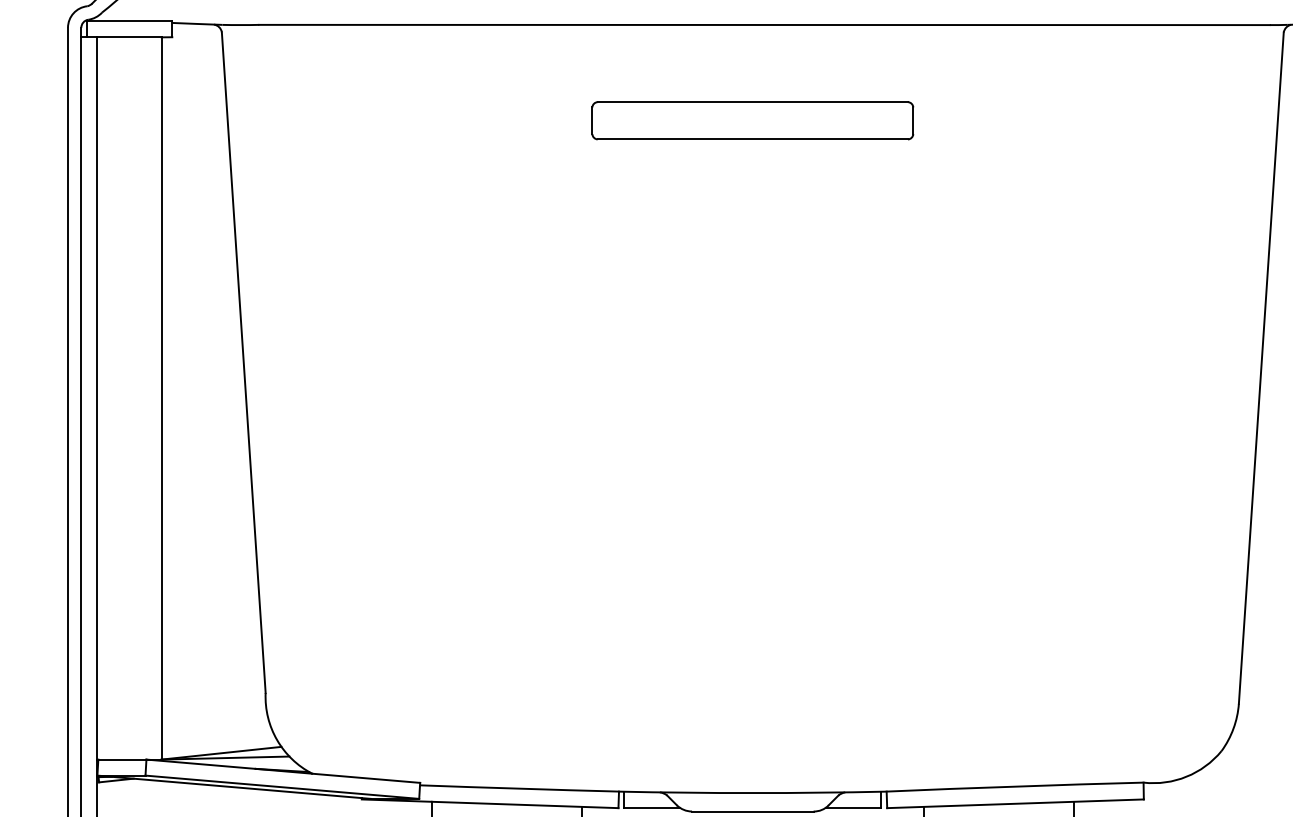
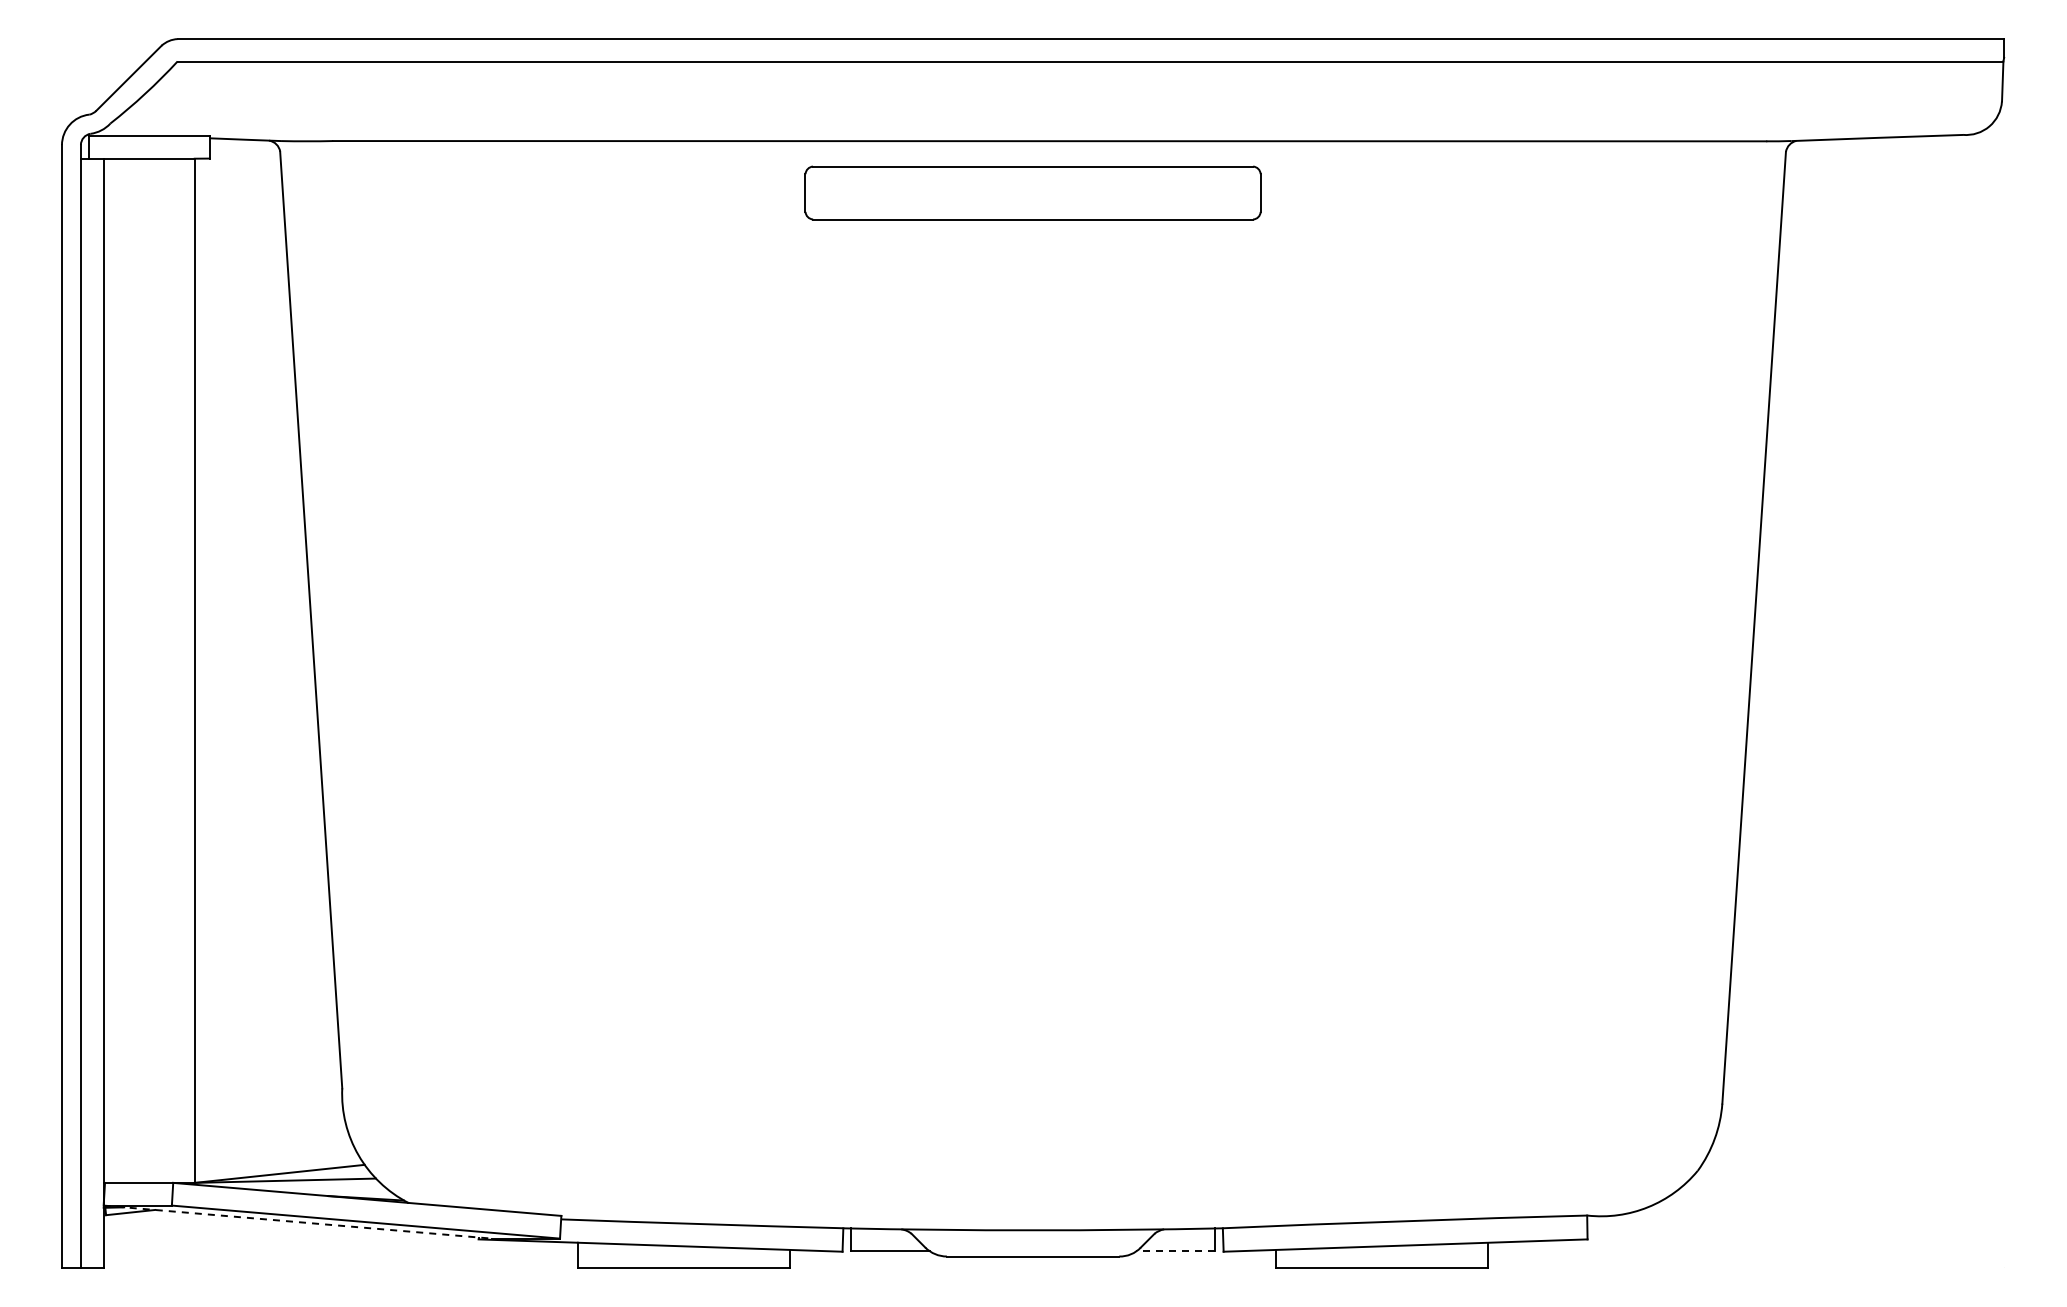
part: (752, 120) -> (1032, 192), moved
line: (234, 787) -> (297, 1222), solid -> dashed
line: (853, 807) -> (1175, 1251), solid -> dashed

